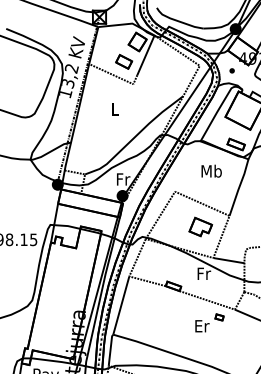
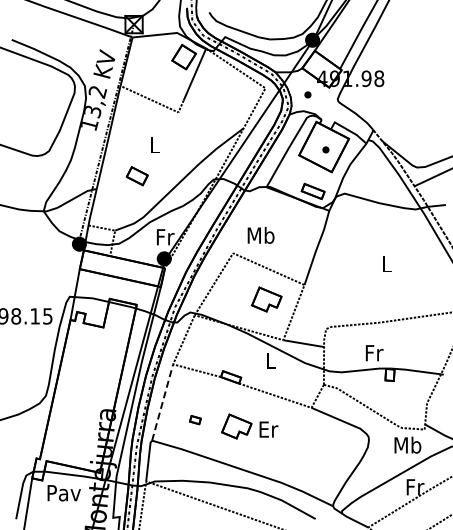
part: (123, 62) -> (136, 176), moved
part: (245, 112) -> (325, 149), added
text: (211, 170) -> (260, 234), moved
text: (204, 273) -> (271, 360), Fr -> L
line: (121, 305) -> (162, 402), solid -> dashed
part: (219, 317) -> (195, 420), moved
part: (177, 323) -> (236, 426), added

